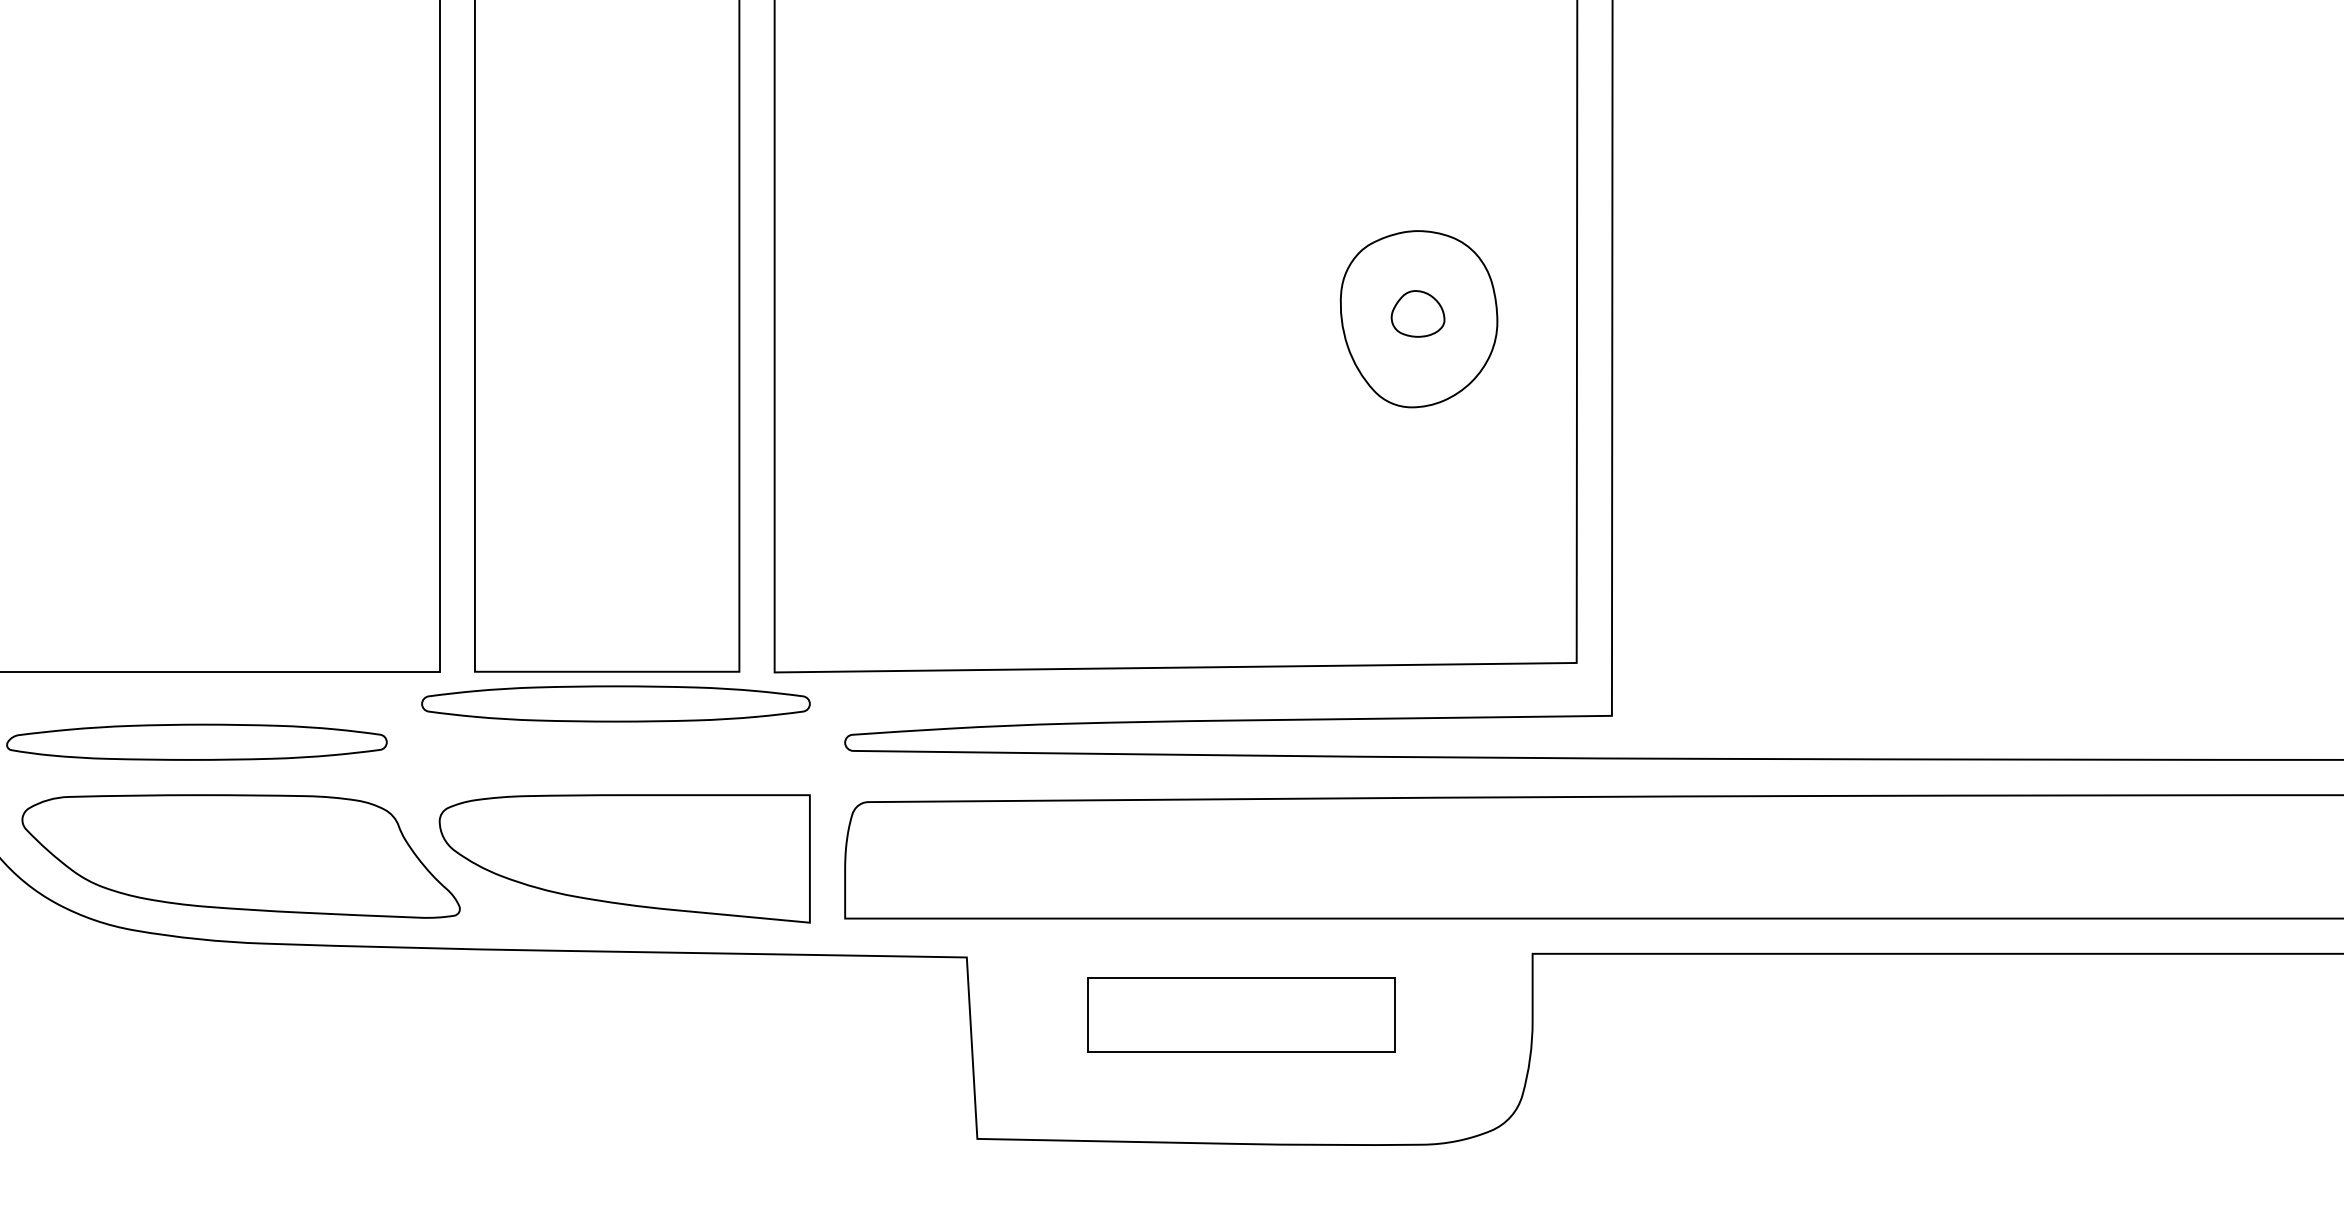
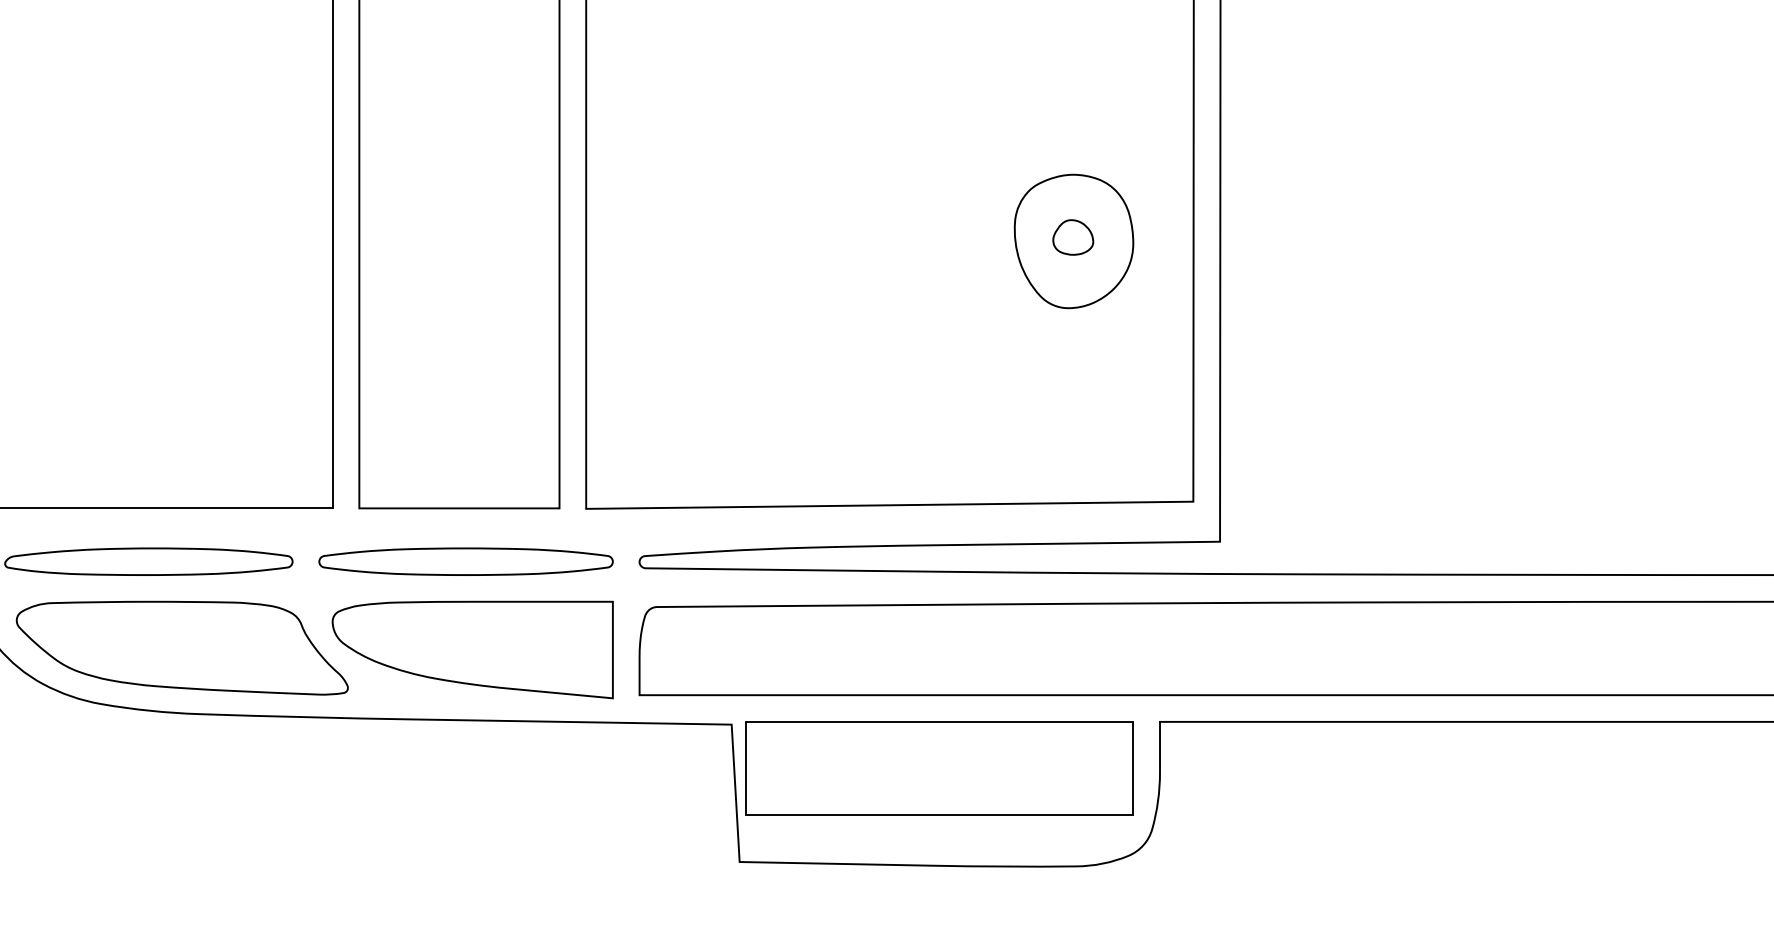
part: (615, 703) -> (465, 561), moved
part: (1241, 1015) -> (939, 768), size x1.67

